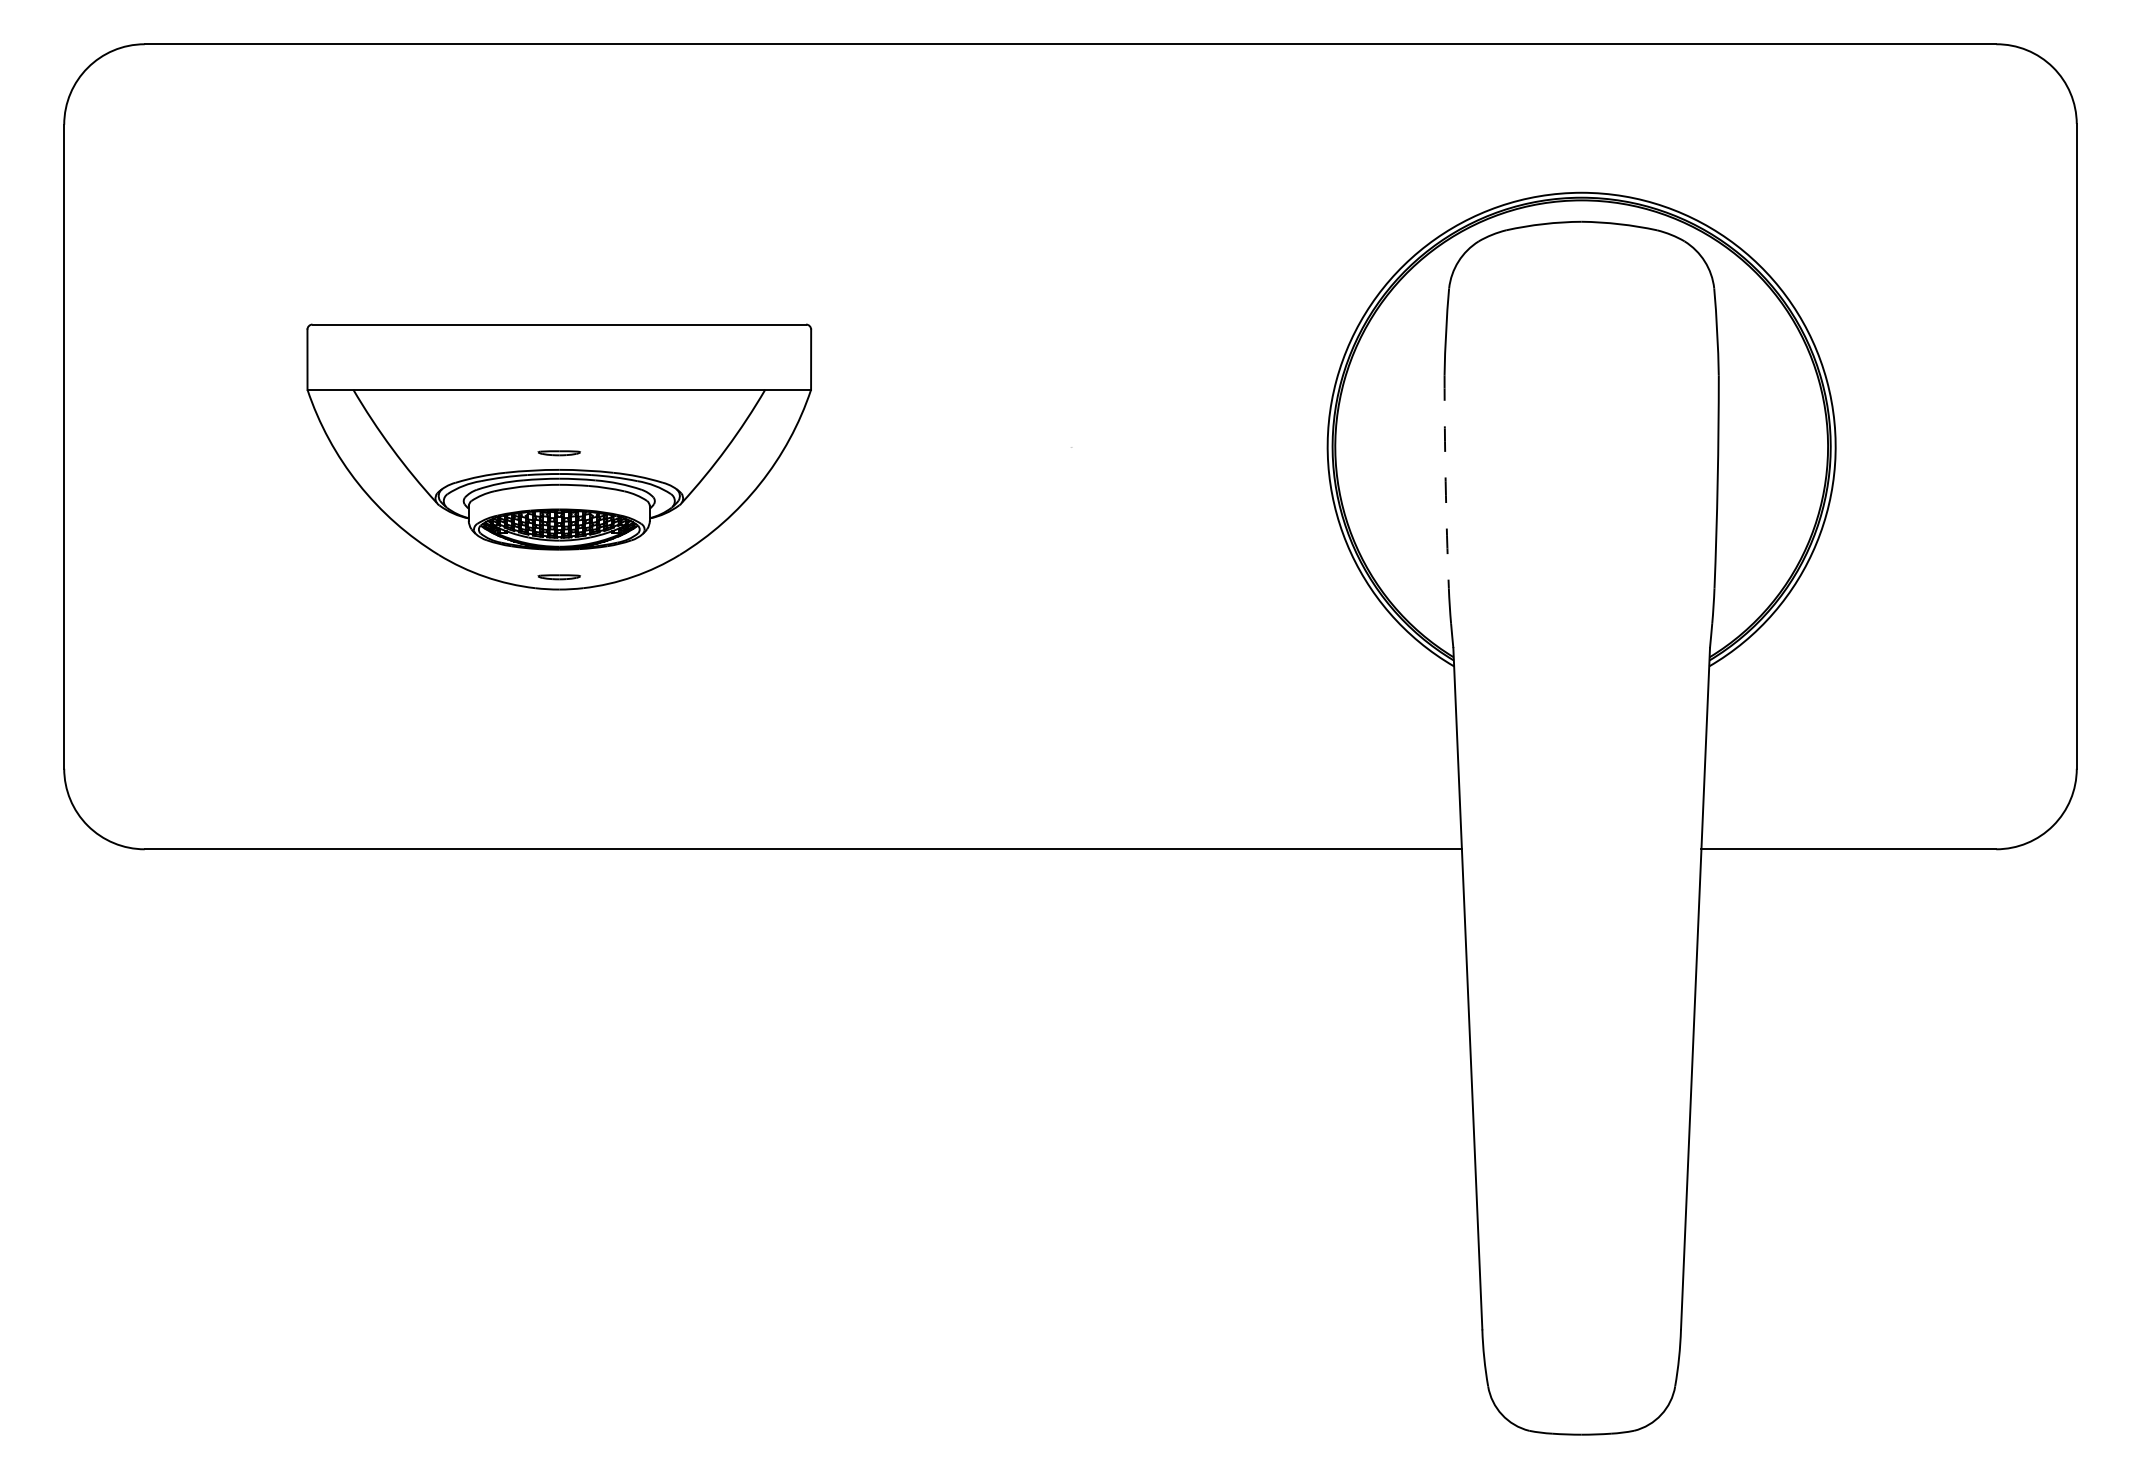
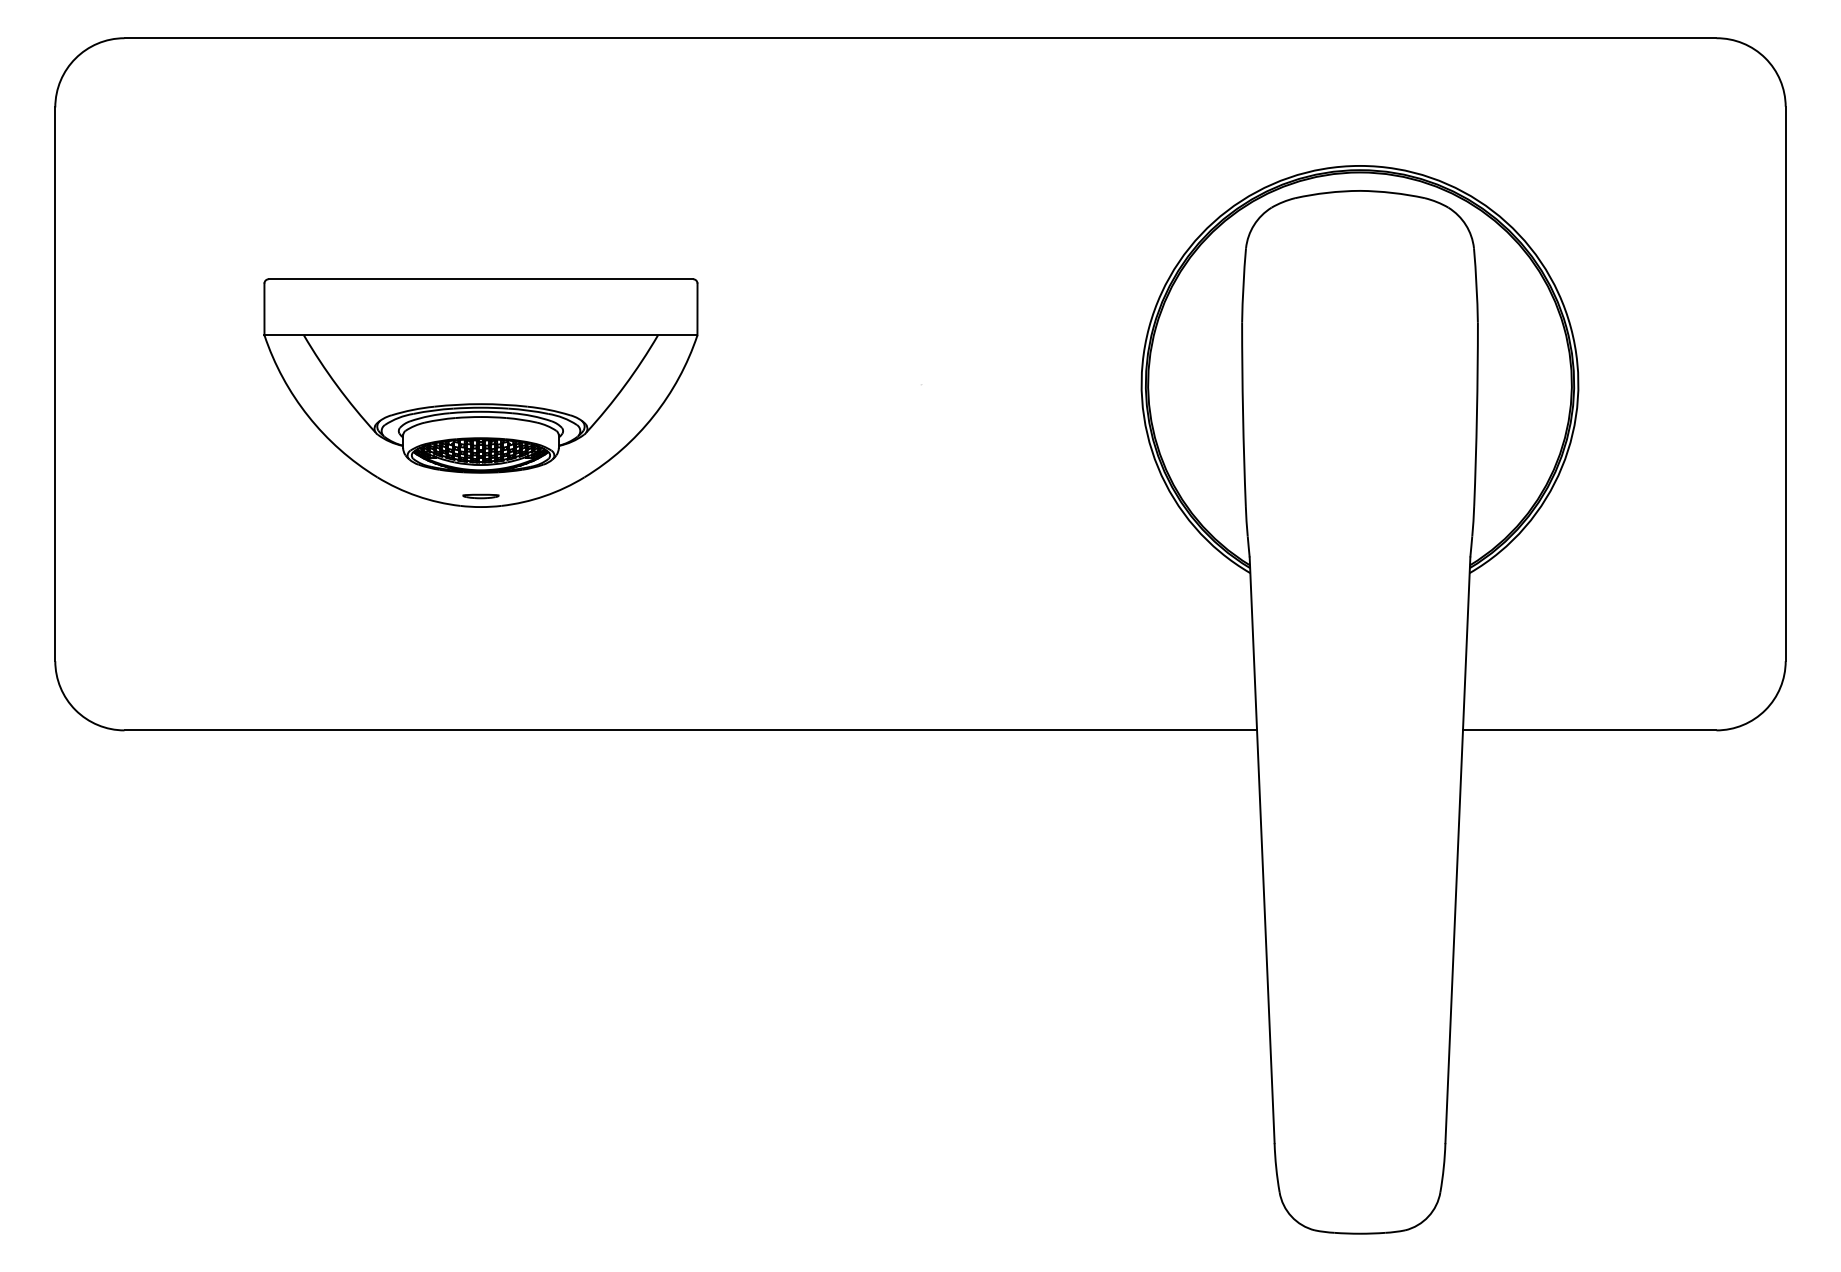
part: (558, 453) -> (480, 390), removed
arc: (1445, 481) -> (1242, 414), dashed -> solid

